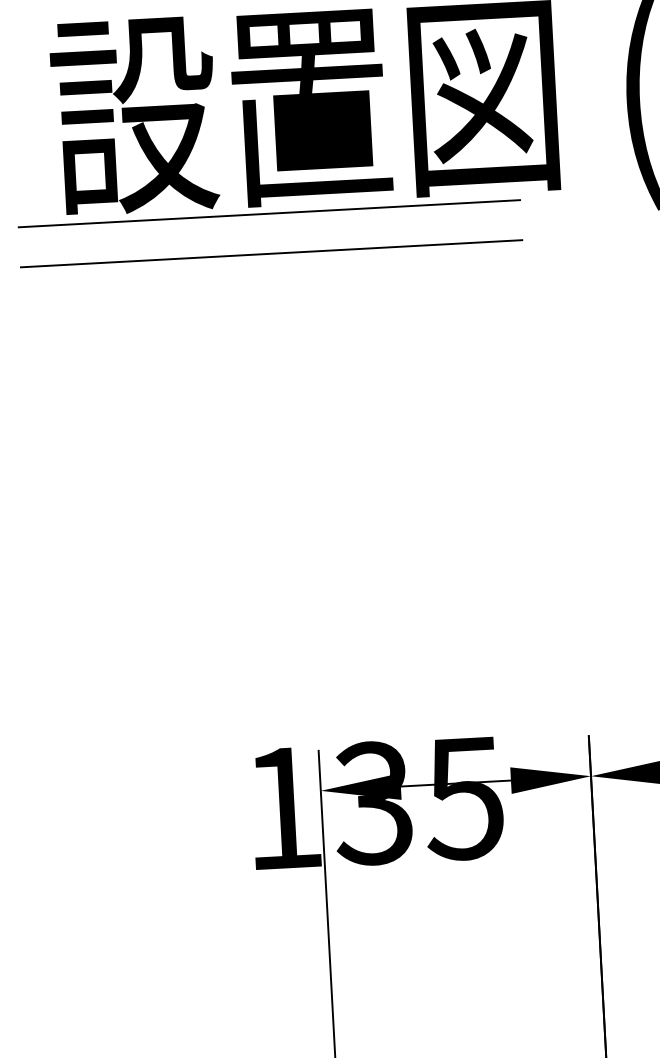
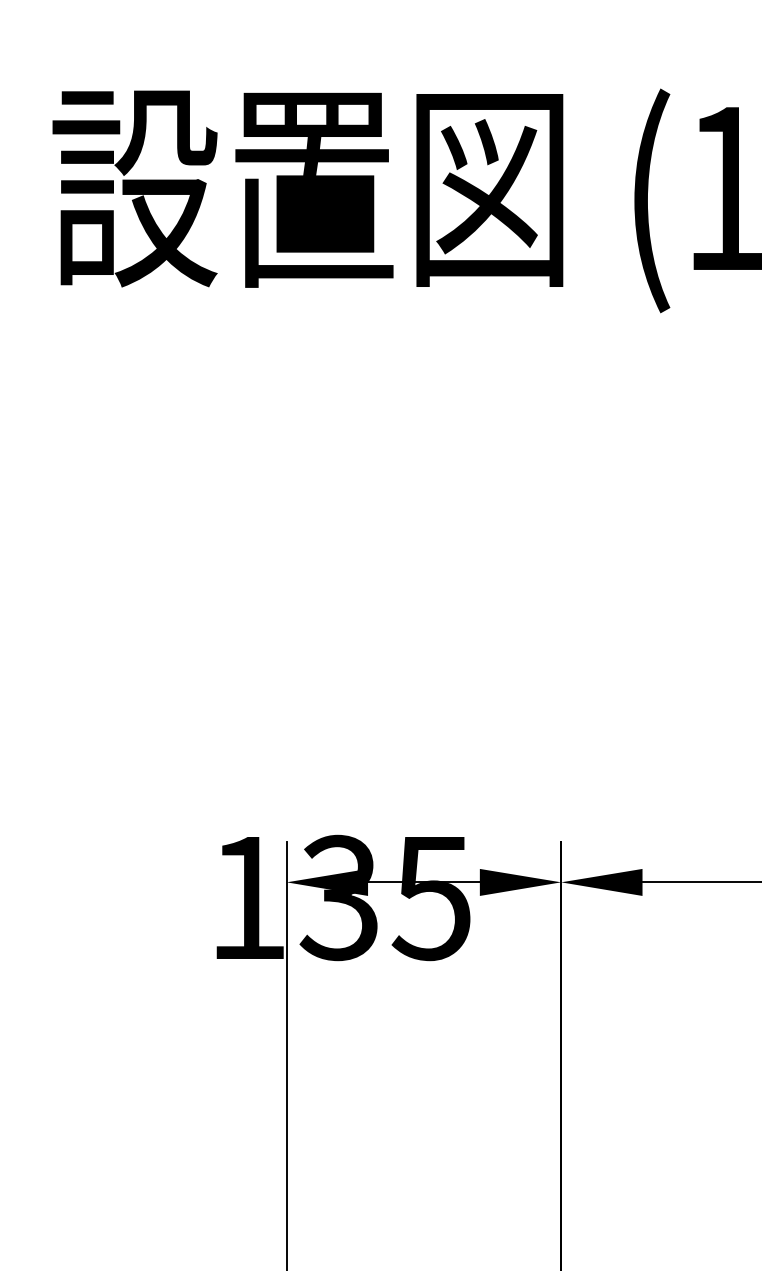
line: (268, 214) -> (265, 295), removed
line: (270, 253) -> (265, 335), removed

